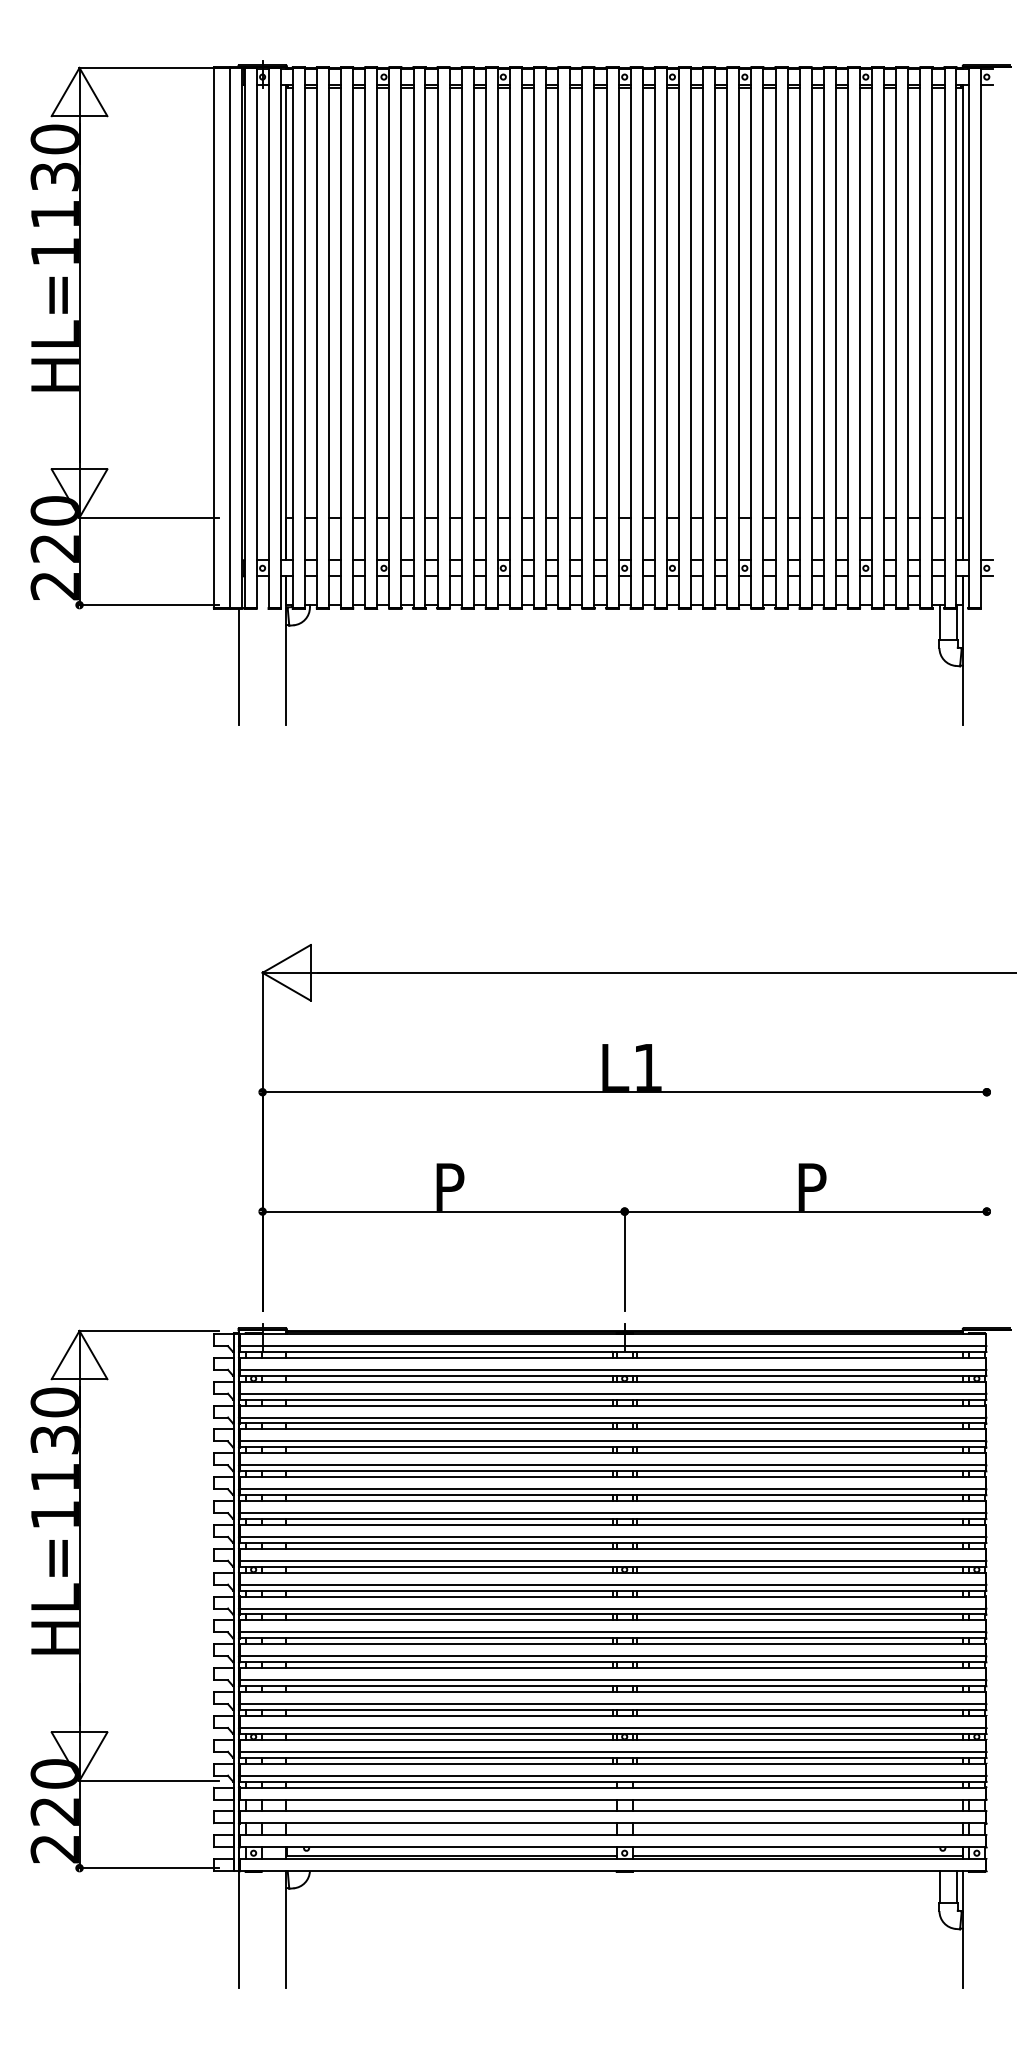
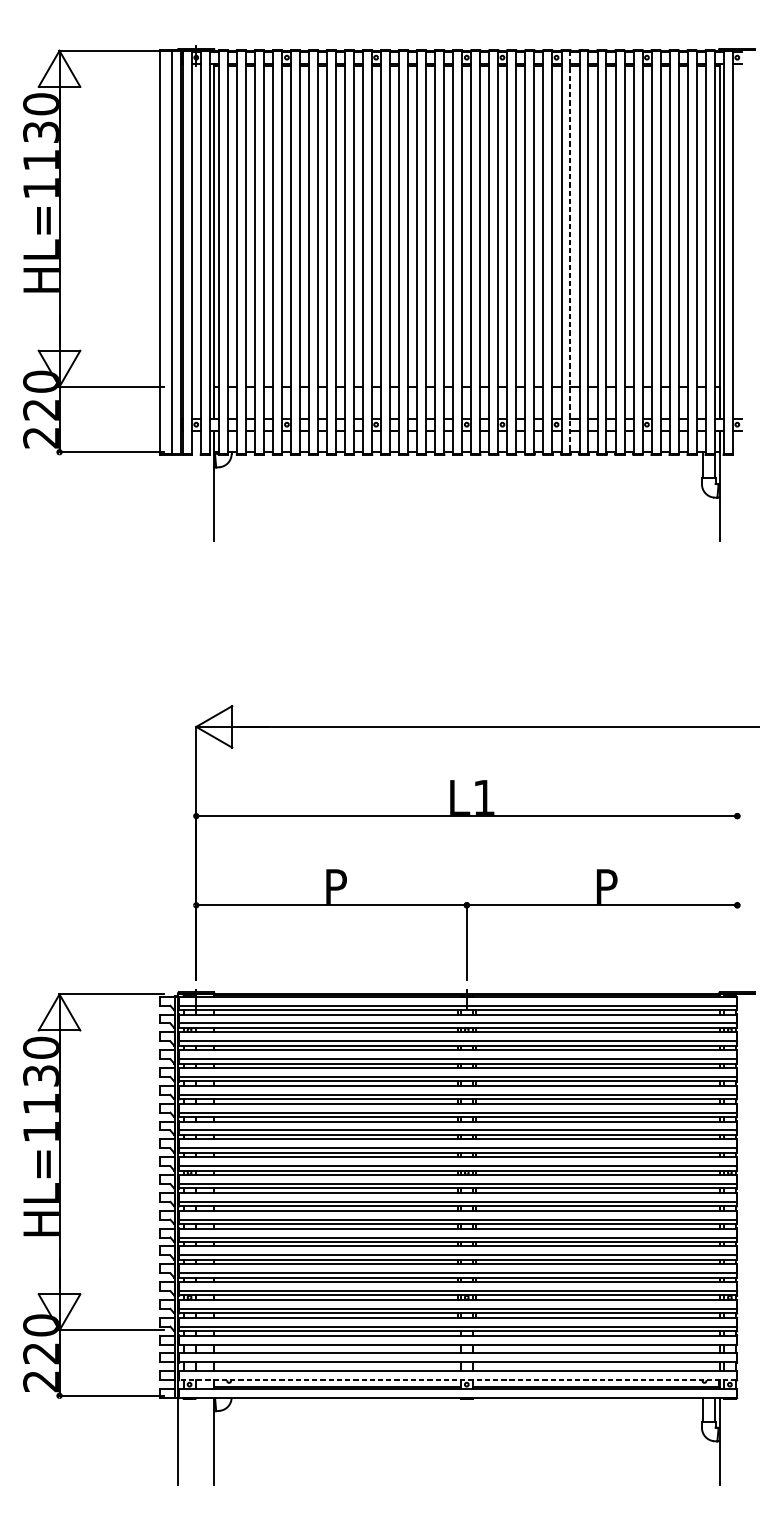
line: (763, 338) -> (570, 252), solid -> dashed
line: (238, 666) -> (178, 498), removed
line: (612, 1847) -> (457, 1380), solid -> dashed

